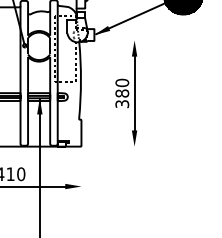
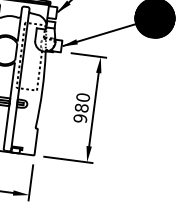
line: (122, 40) -> (88, 55), added
text: (121, 104) -> (79, 118), 380 -> 980
line: (115, 146) -> (68, 159), added
line: (81, 173) -> (31, 182), added

